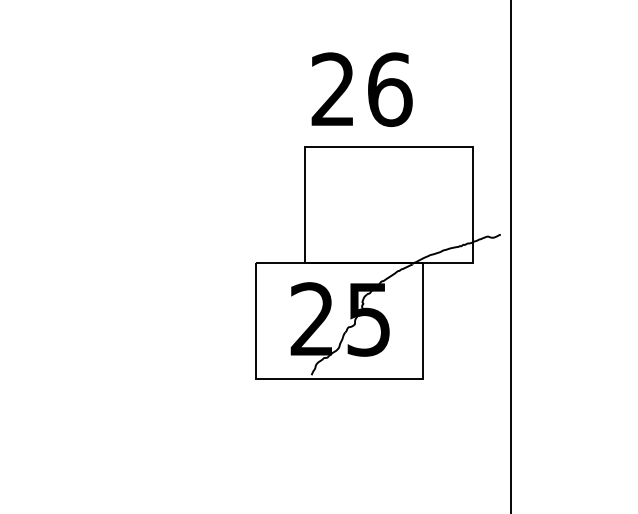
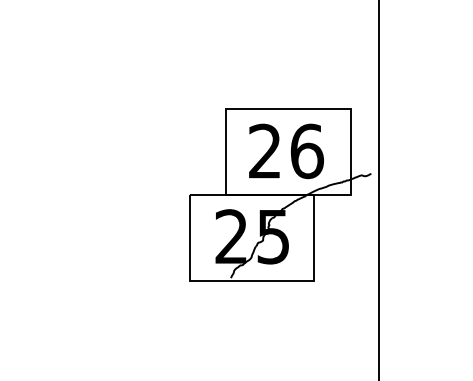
text: (362, 89) -> (286, 151), moved

